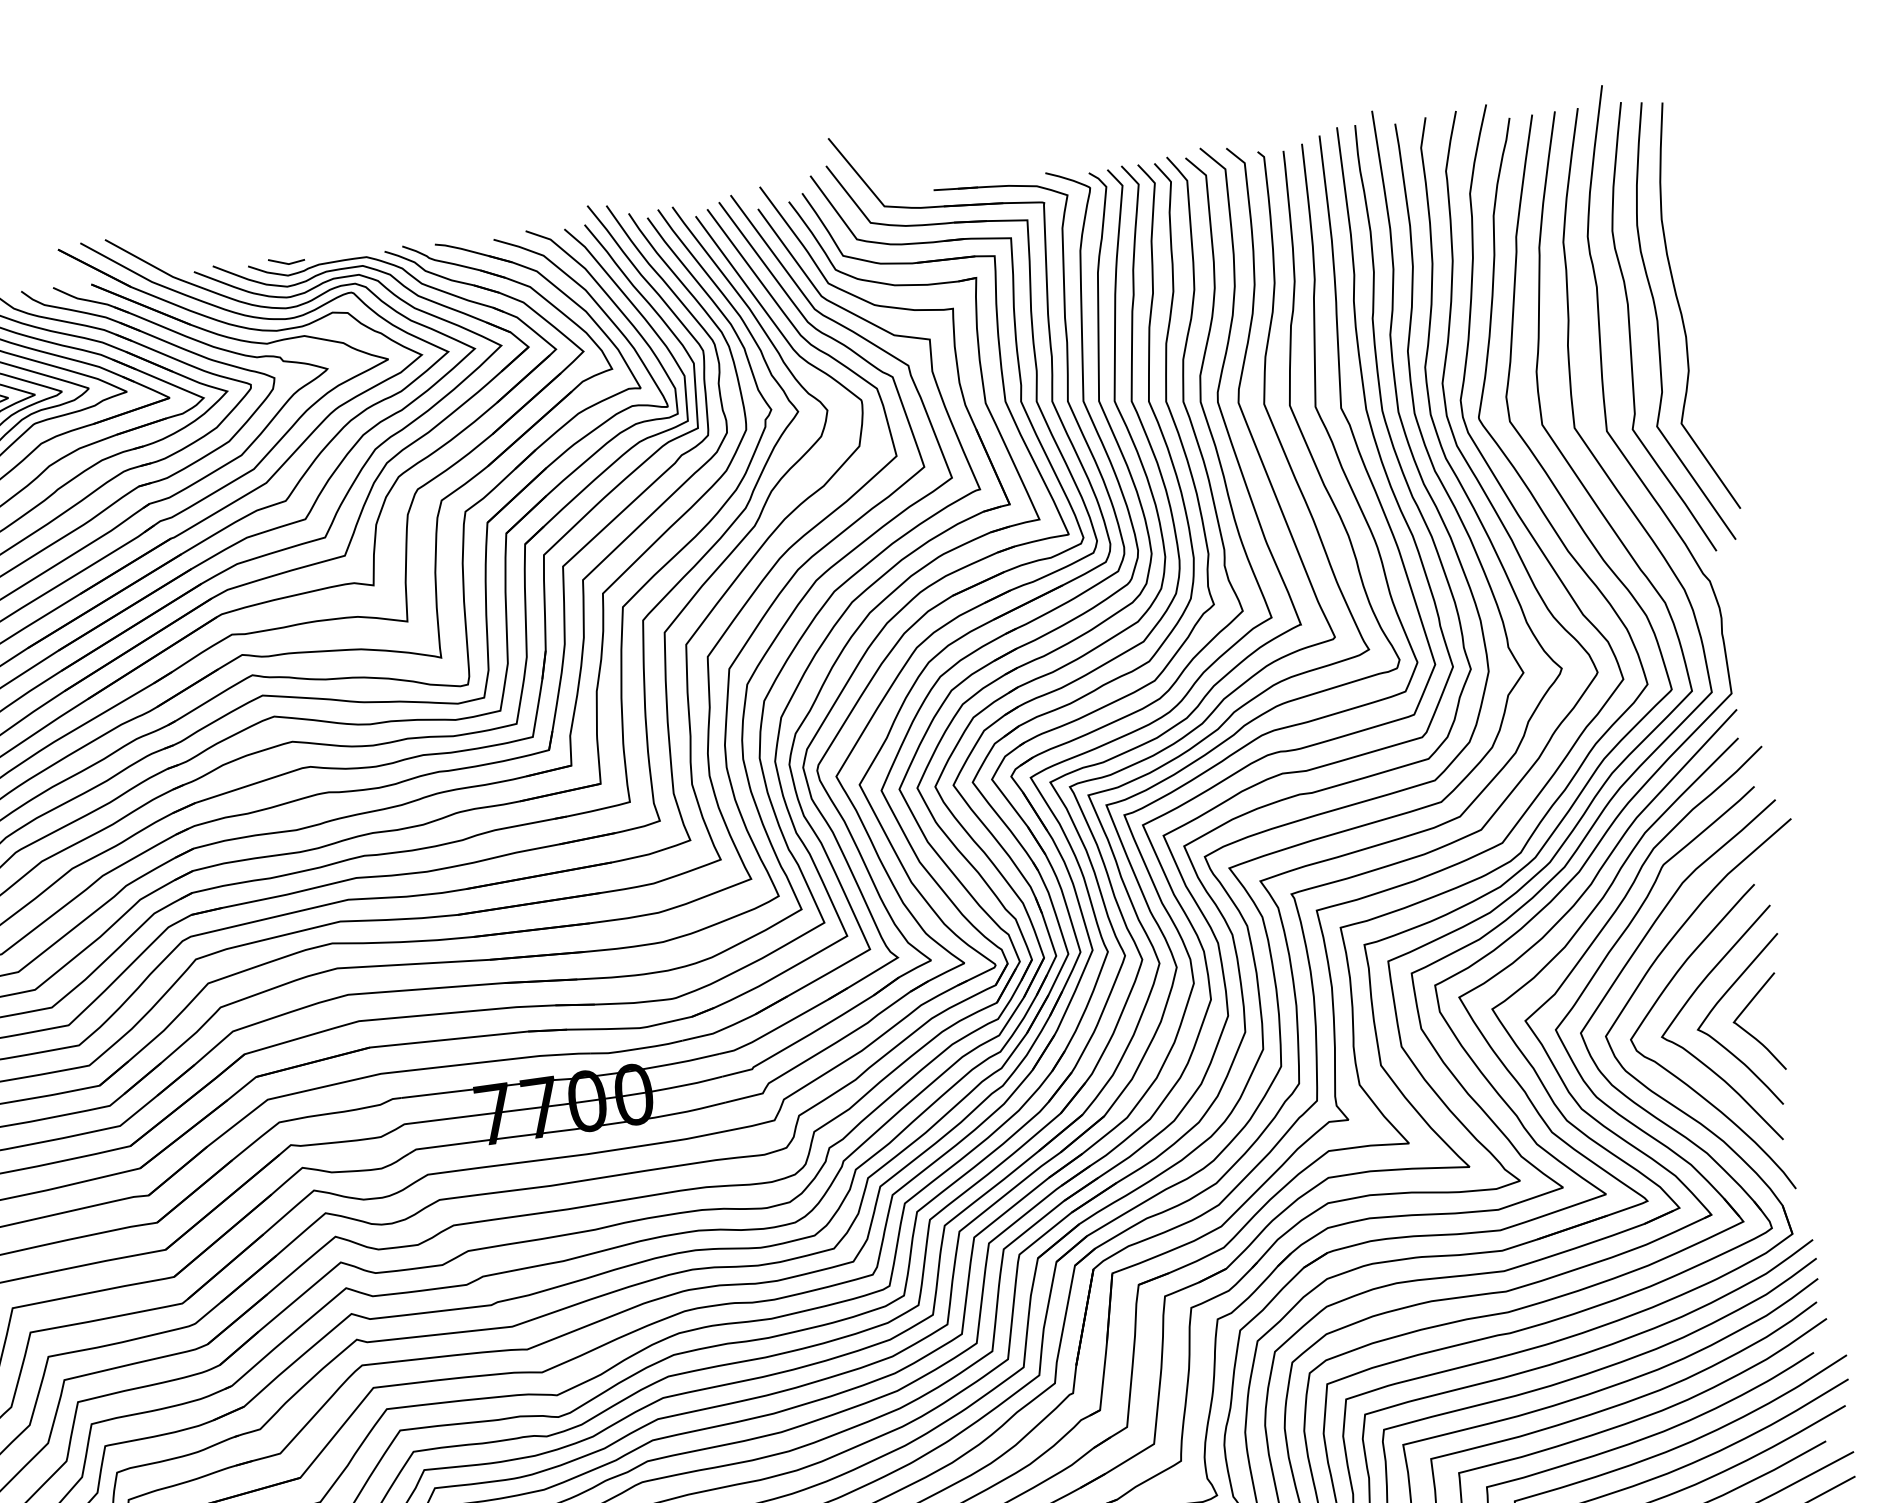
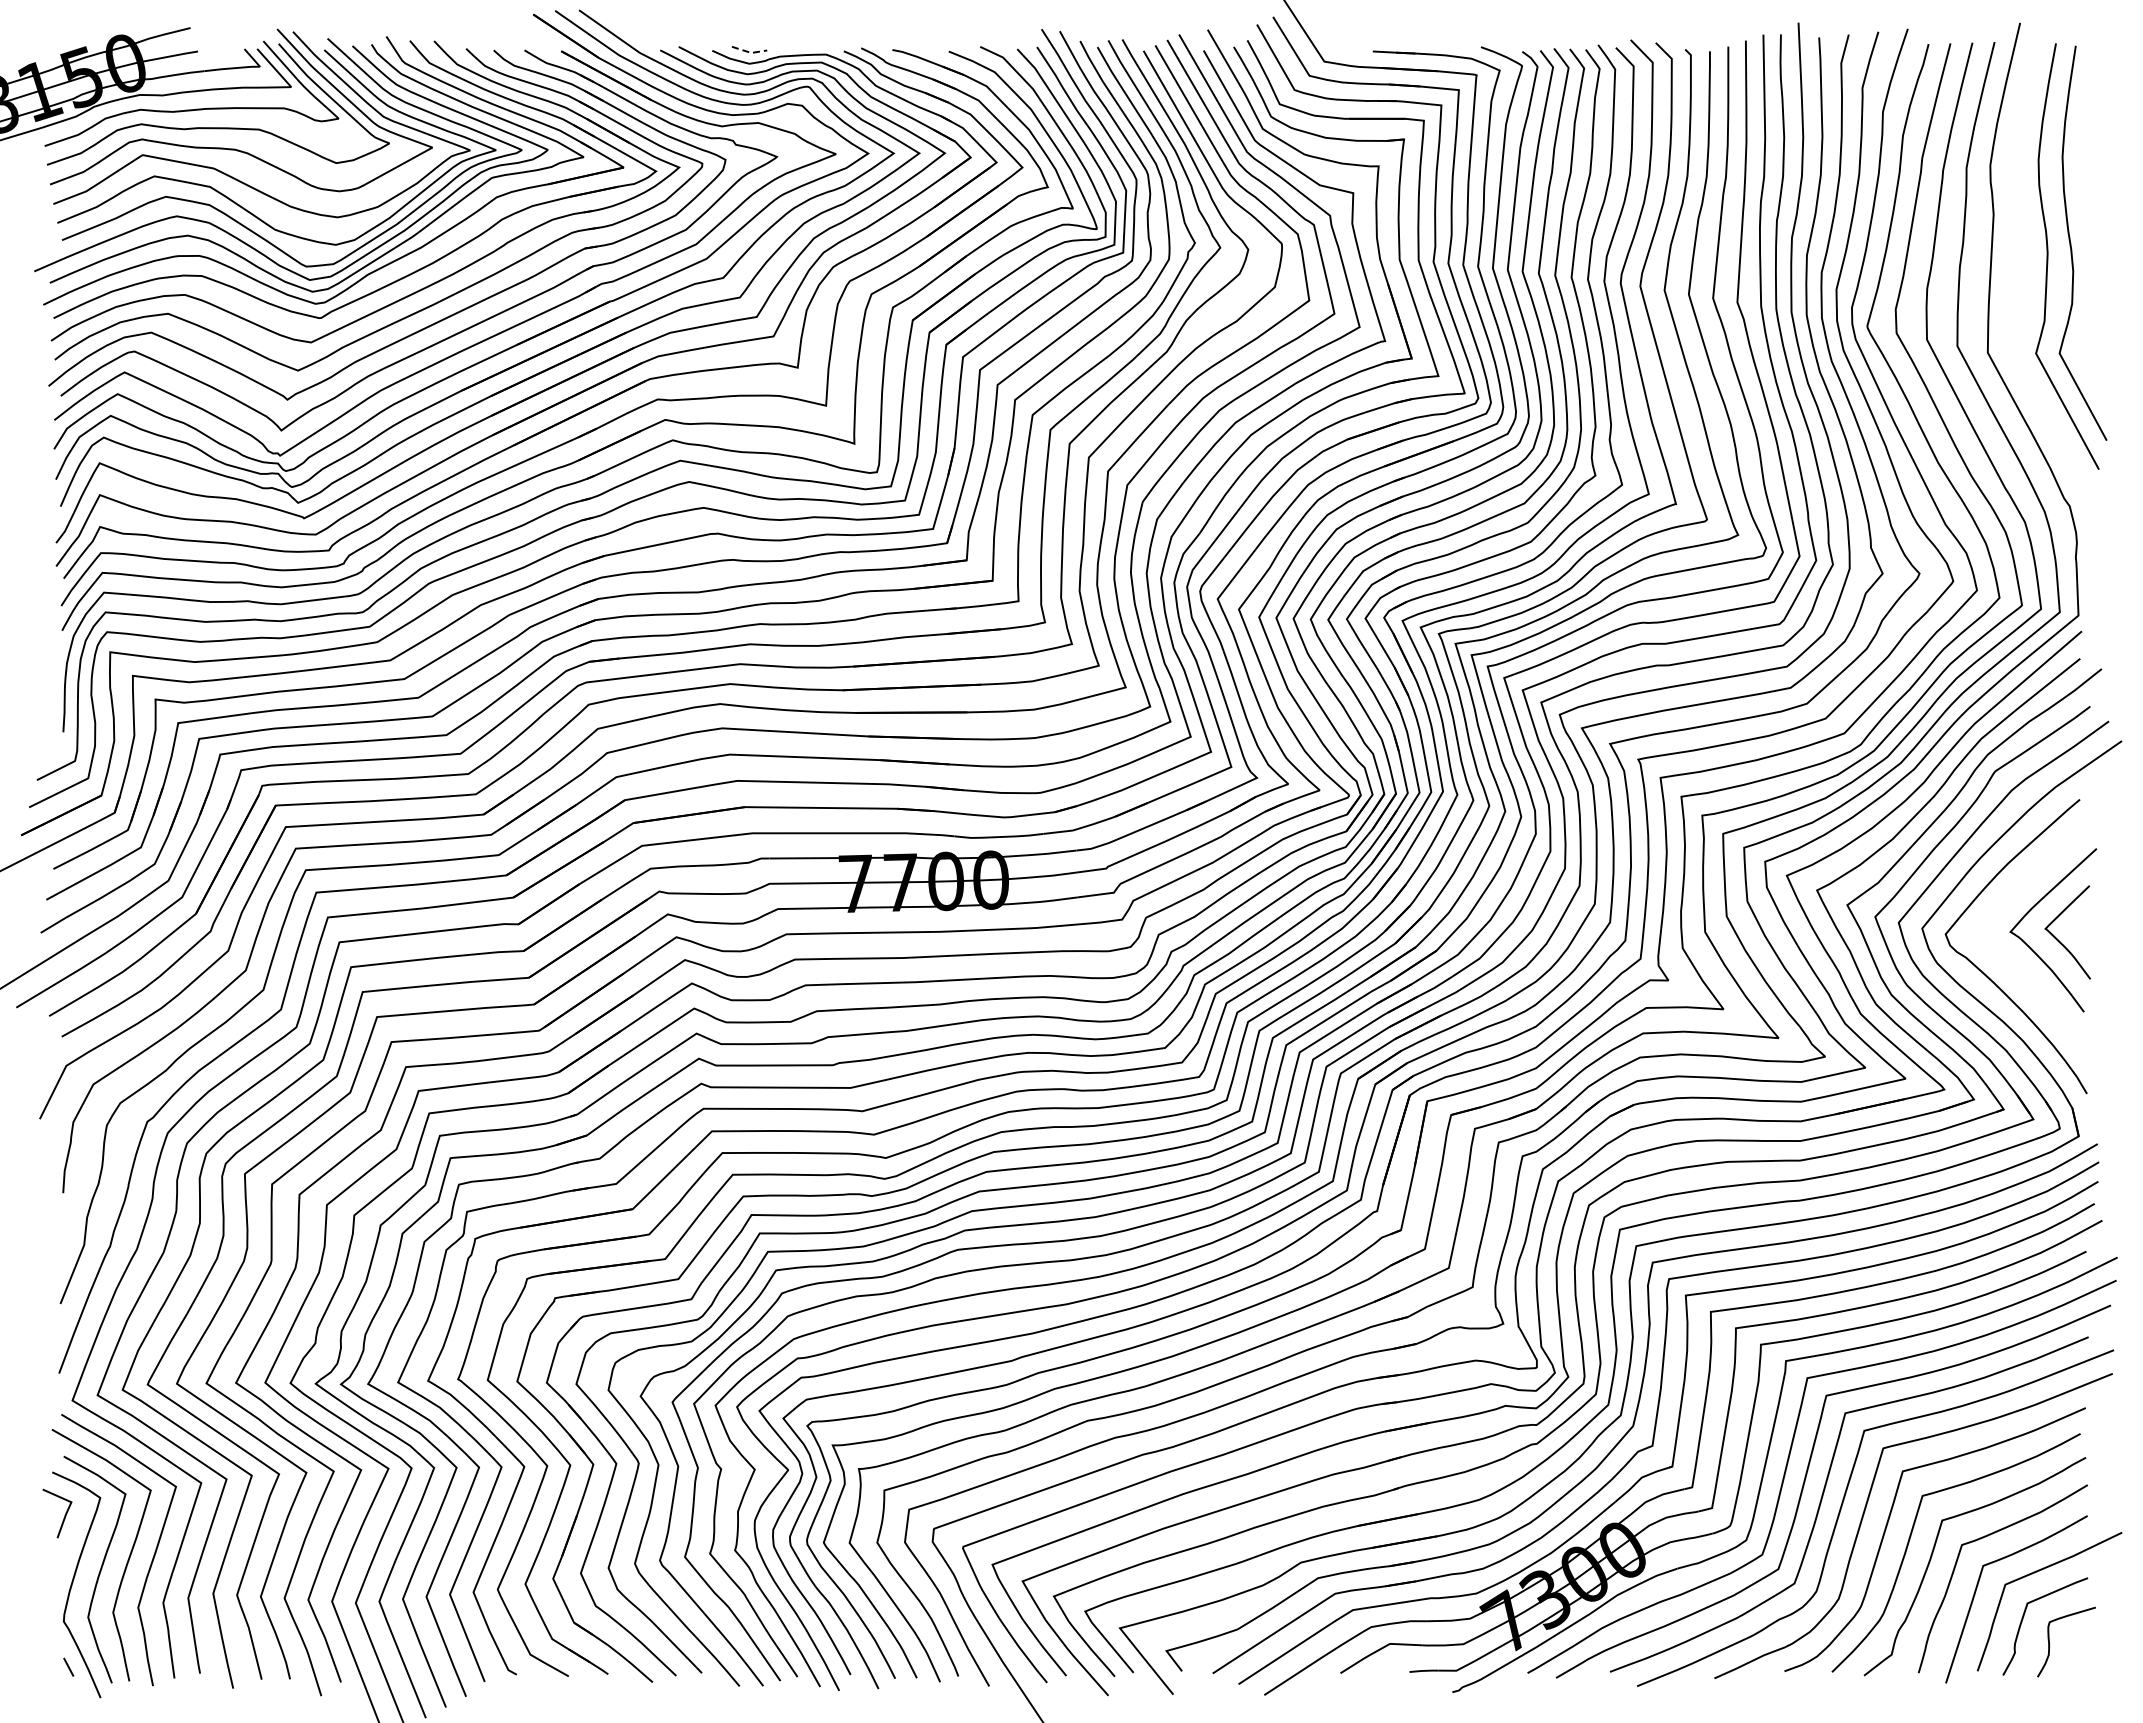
line: (287, 263) -> (750, 52), solid -> dashed
curve: (1630, 329) -> (2021, 258), removed
curve: (1697, 1057) -> (2007, 958), removed

